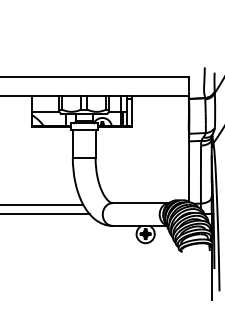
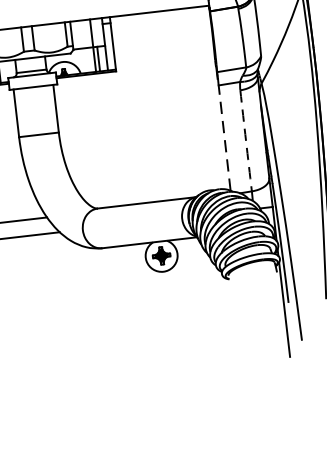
line: (189, 171) -> (225, 137), solid -> dashed
arc: (200, 174) -> (245, 140), solid -> dashed

